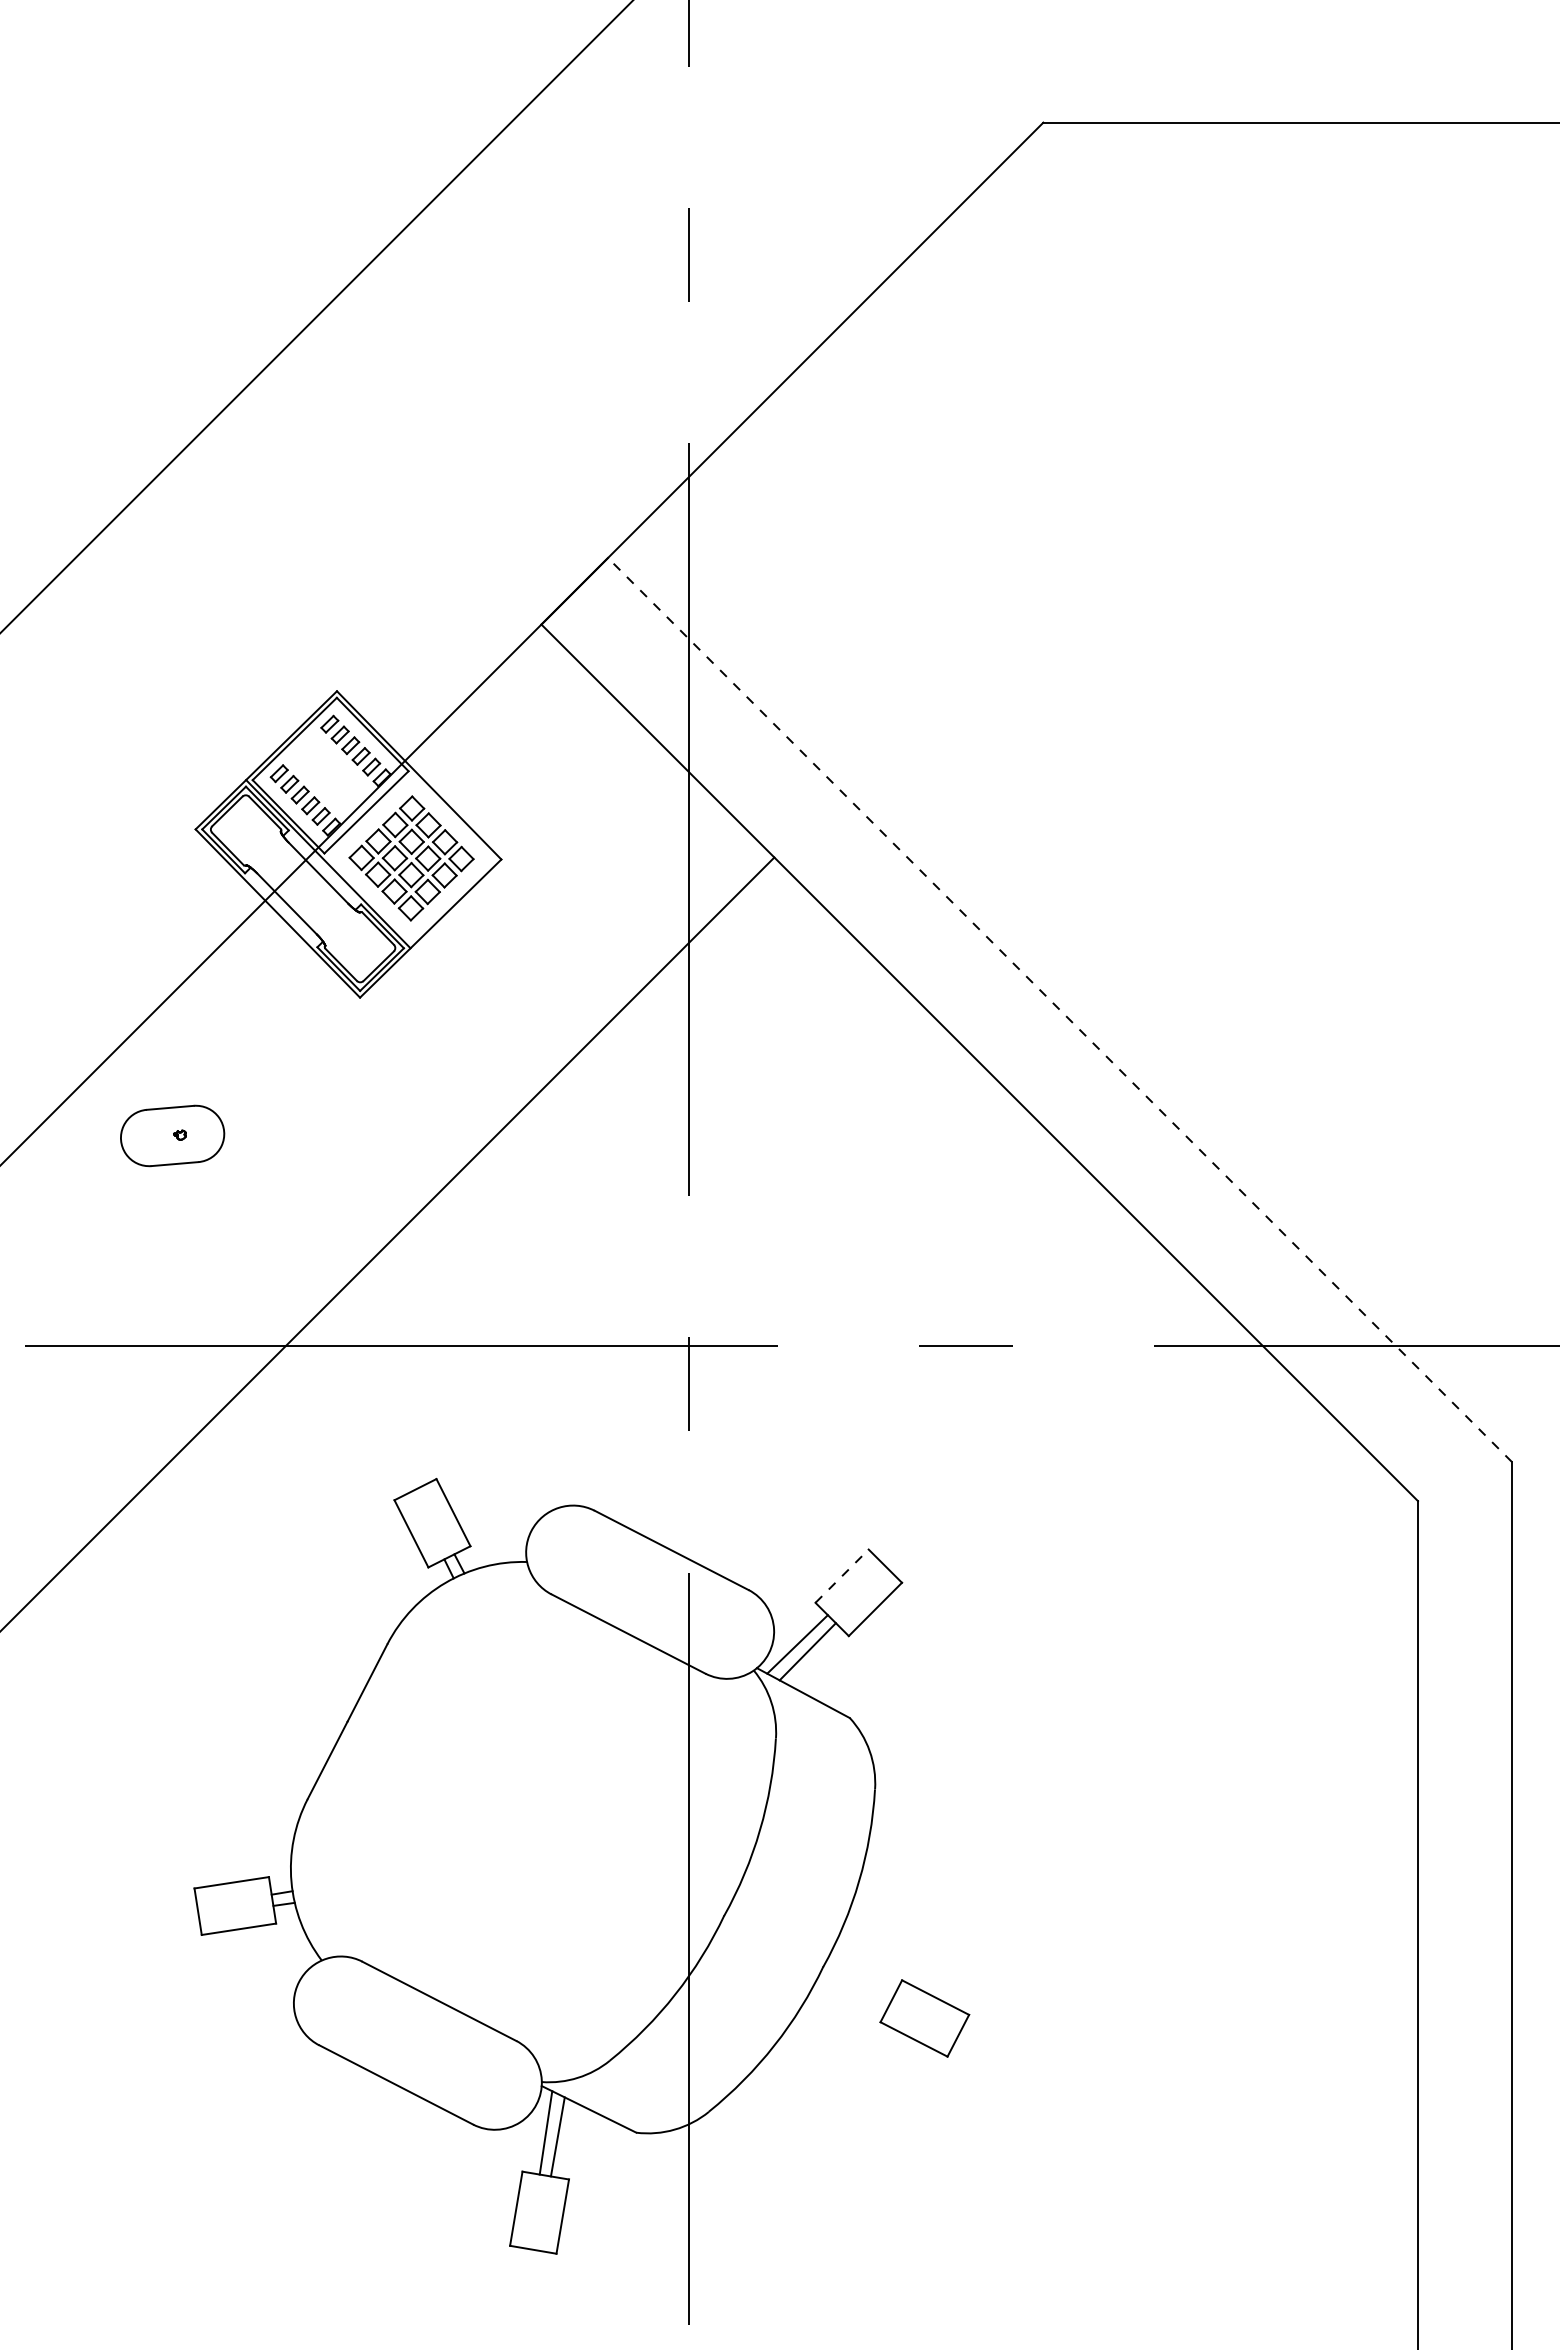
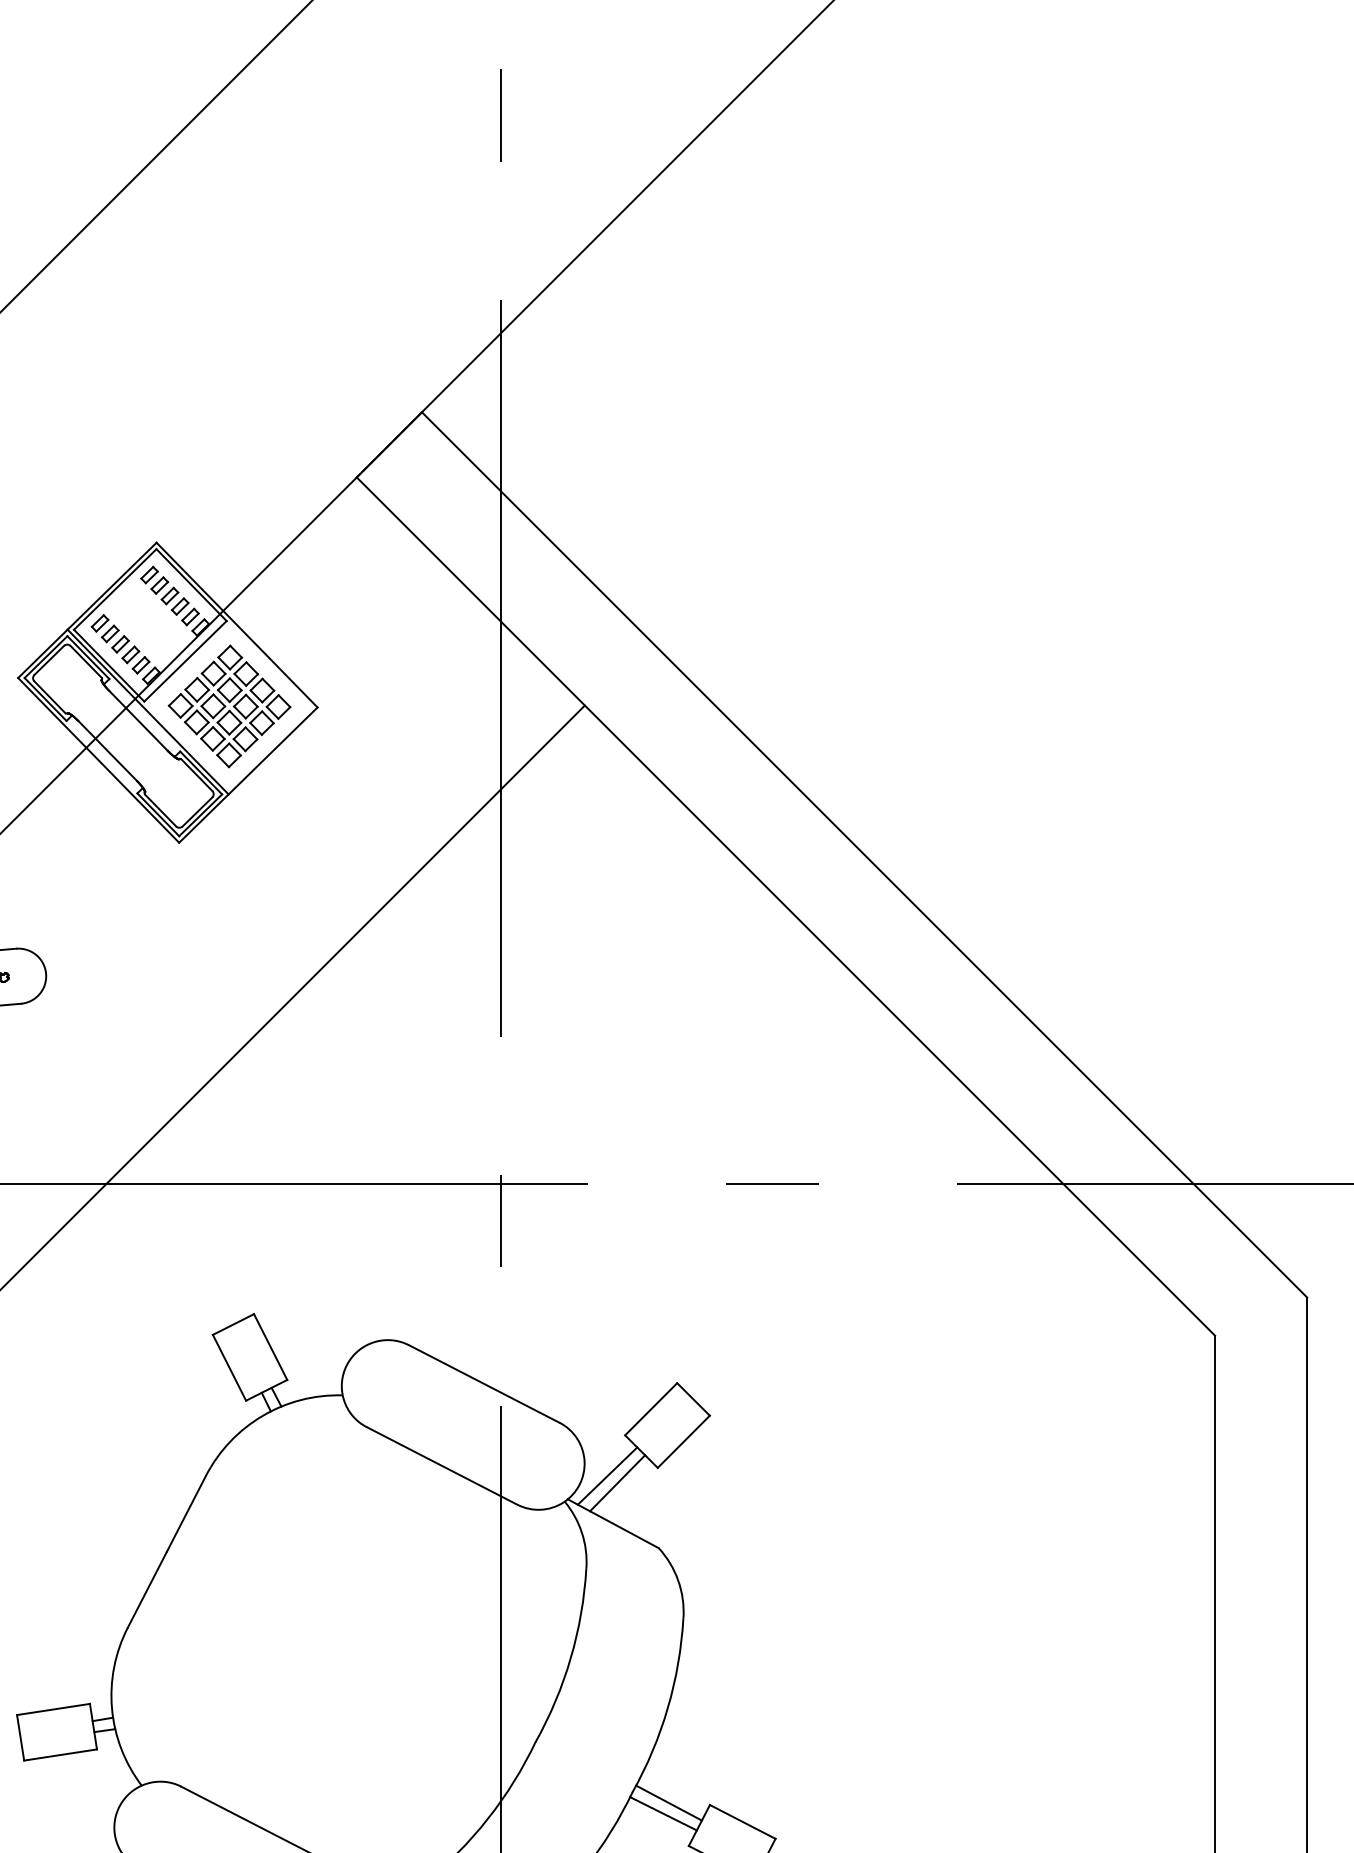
line: (1059, 1009) -> (864, 854), dashed -> solid
line: (842, 1576) -> (651, 1409), dashed -> solid
line: (859, 1978) -> (668, 1803), added
line: (854, 1989) -> (663, 1813), added

